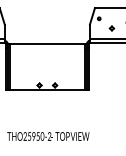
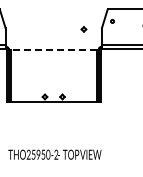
part: (111, 28) -> (83, 29), moved
line: (47, 43) -> (53, 49), solid -> dashed

